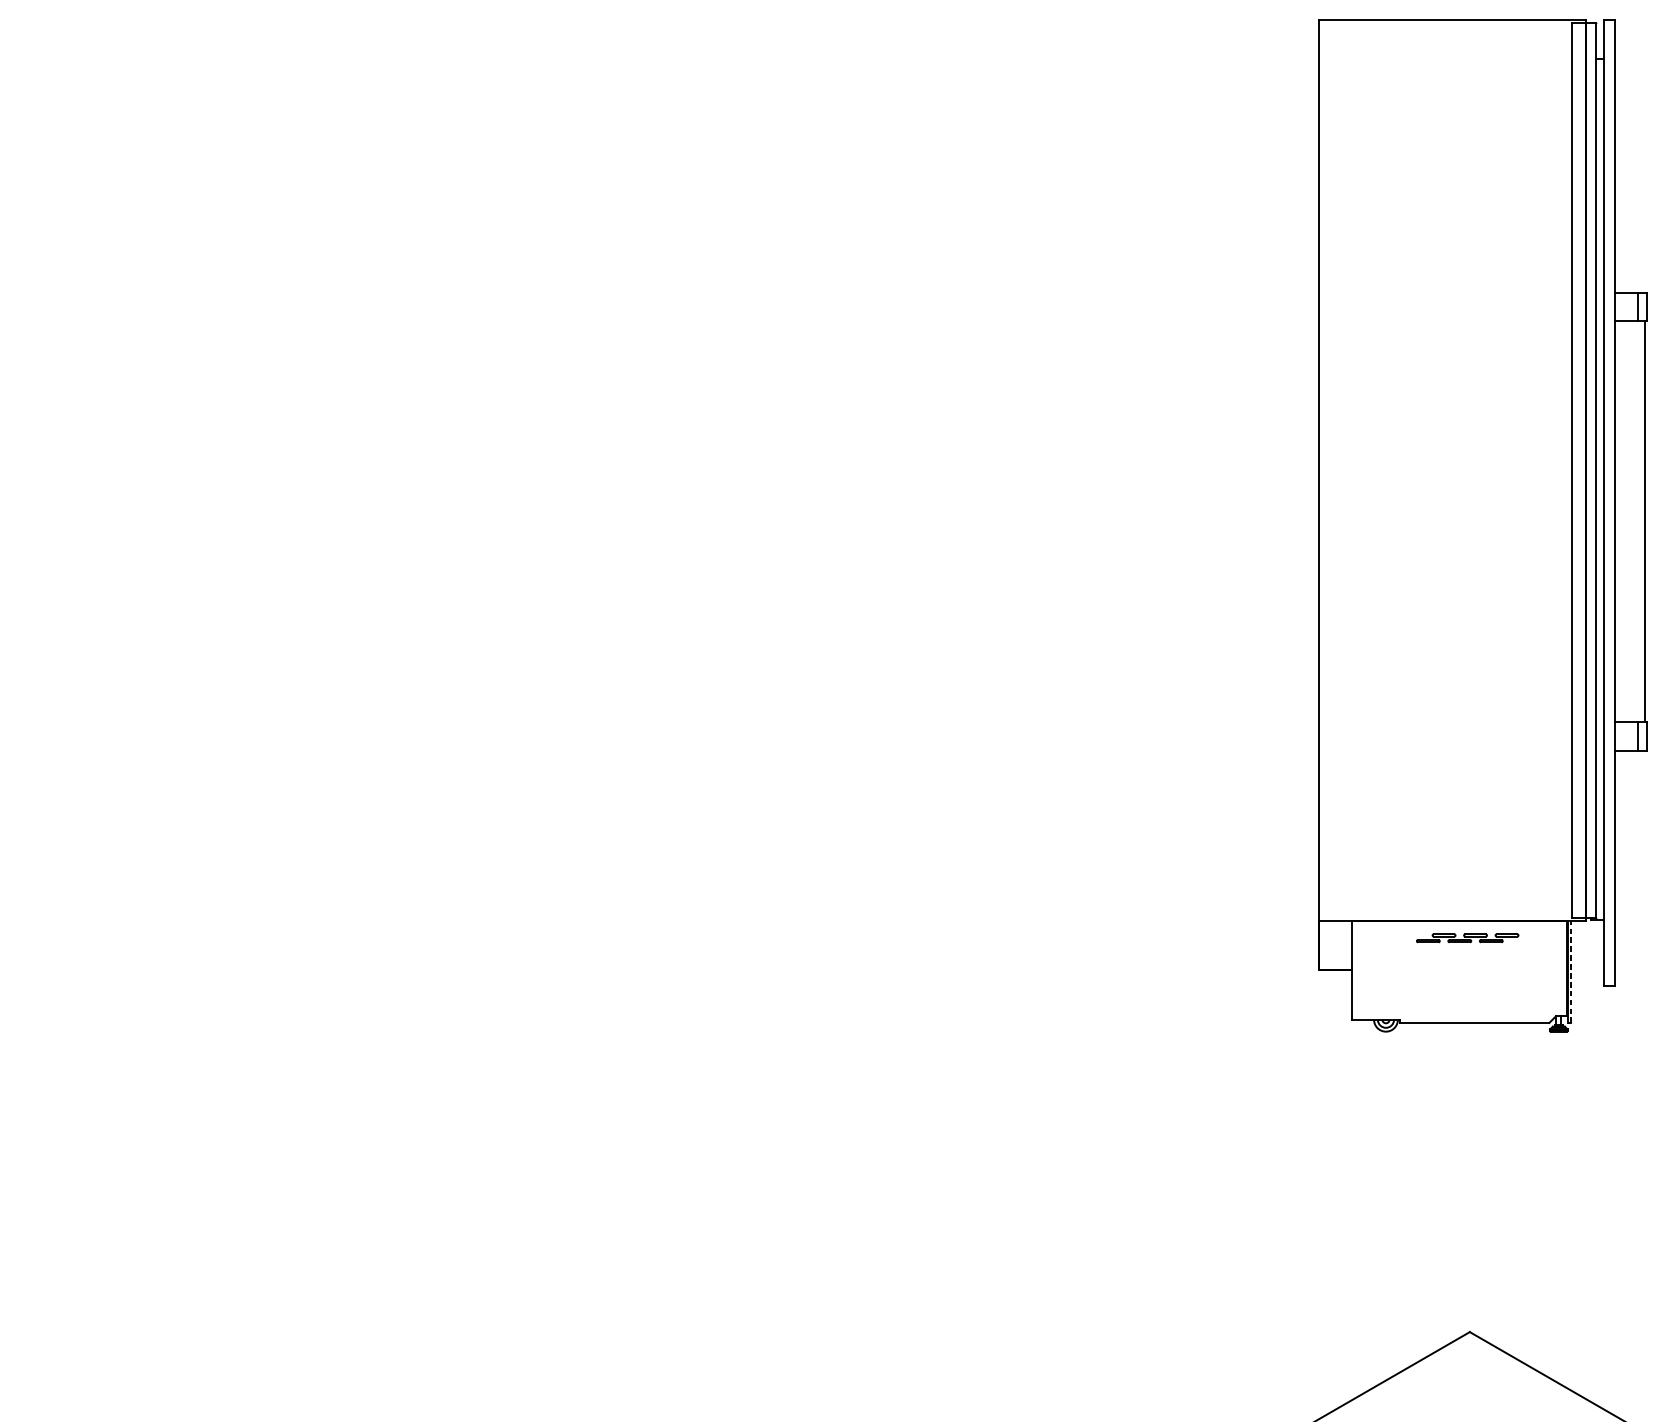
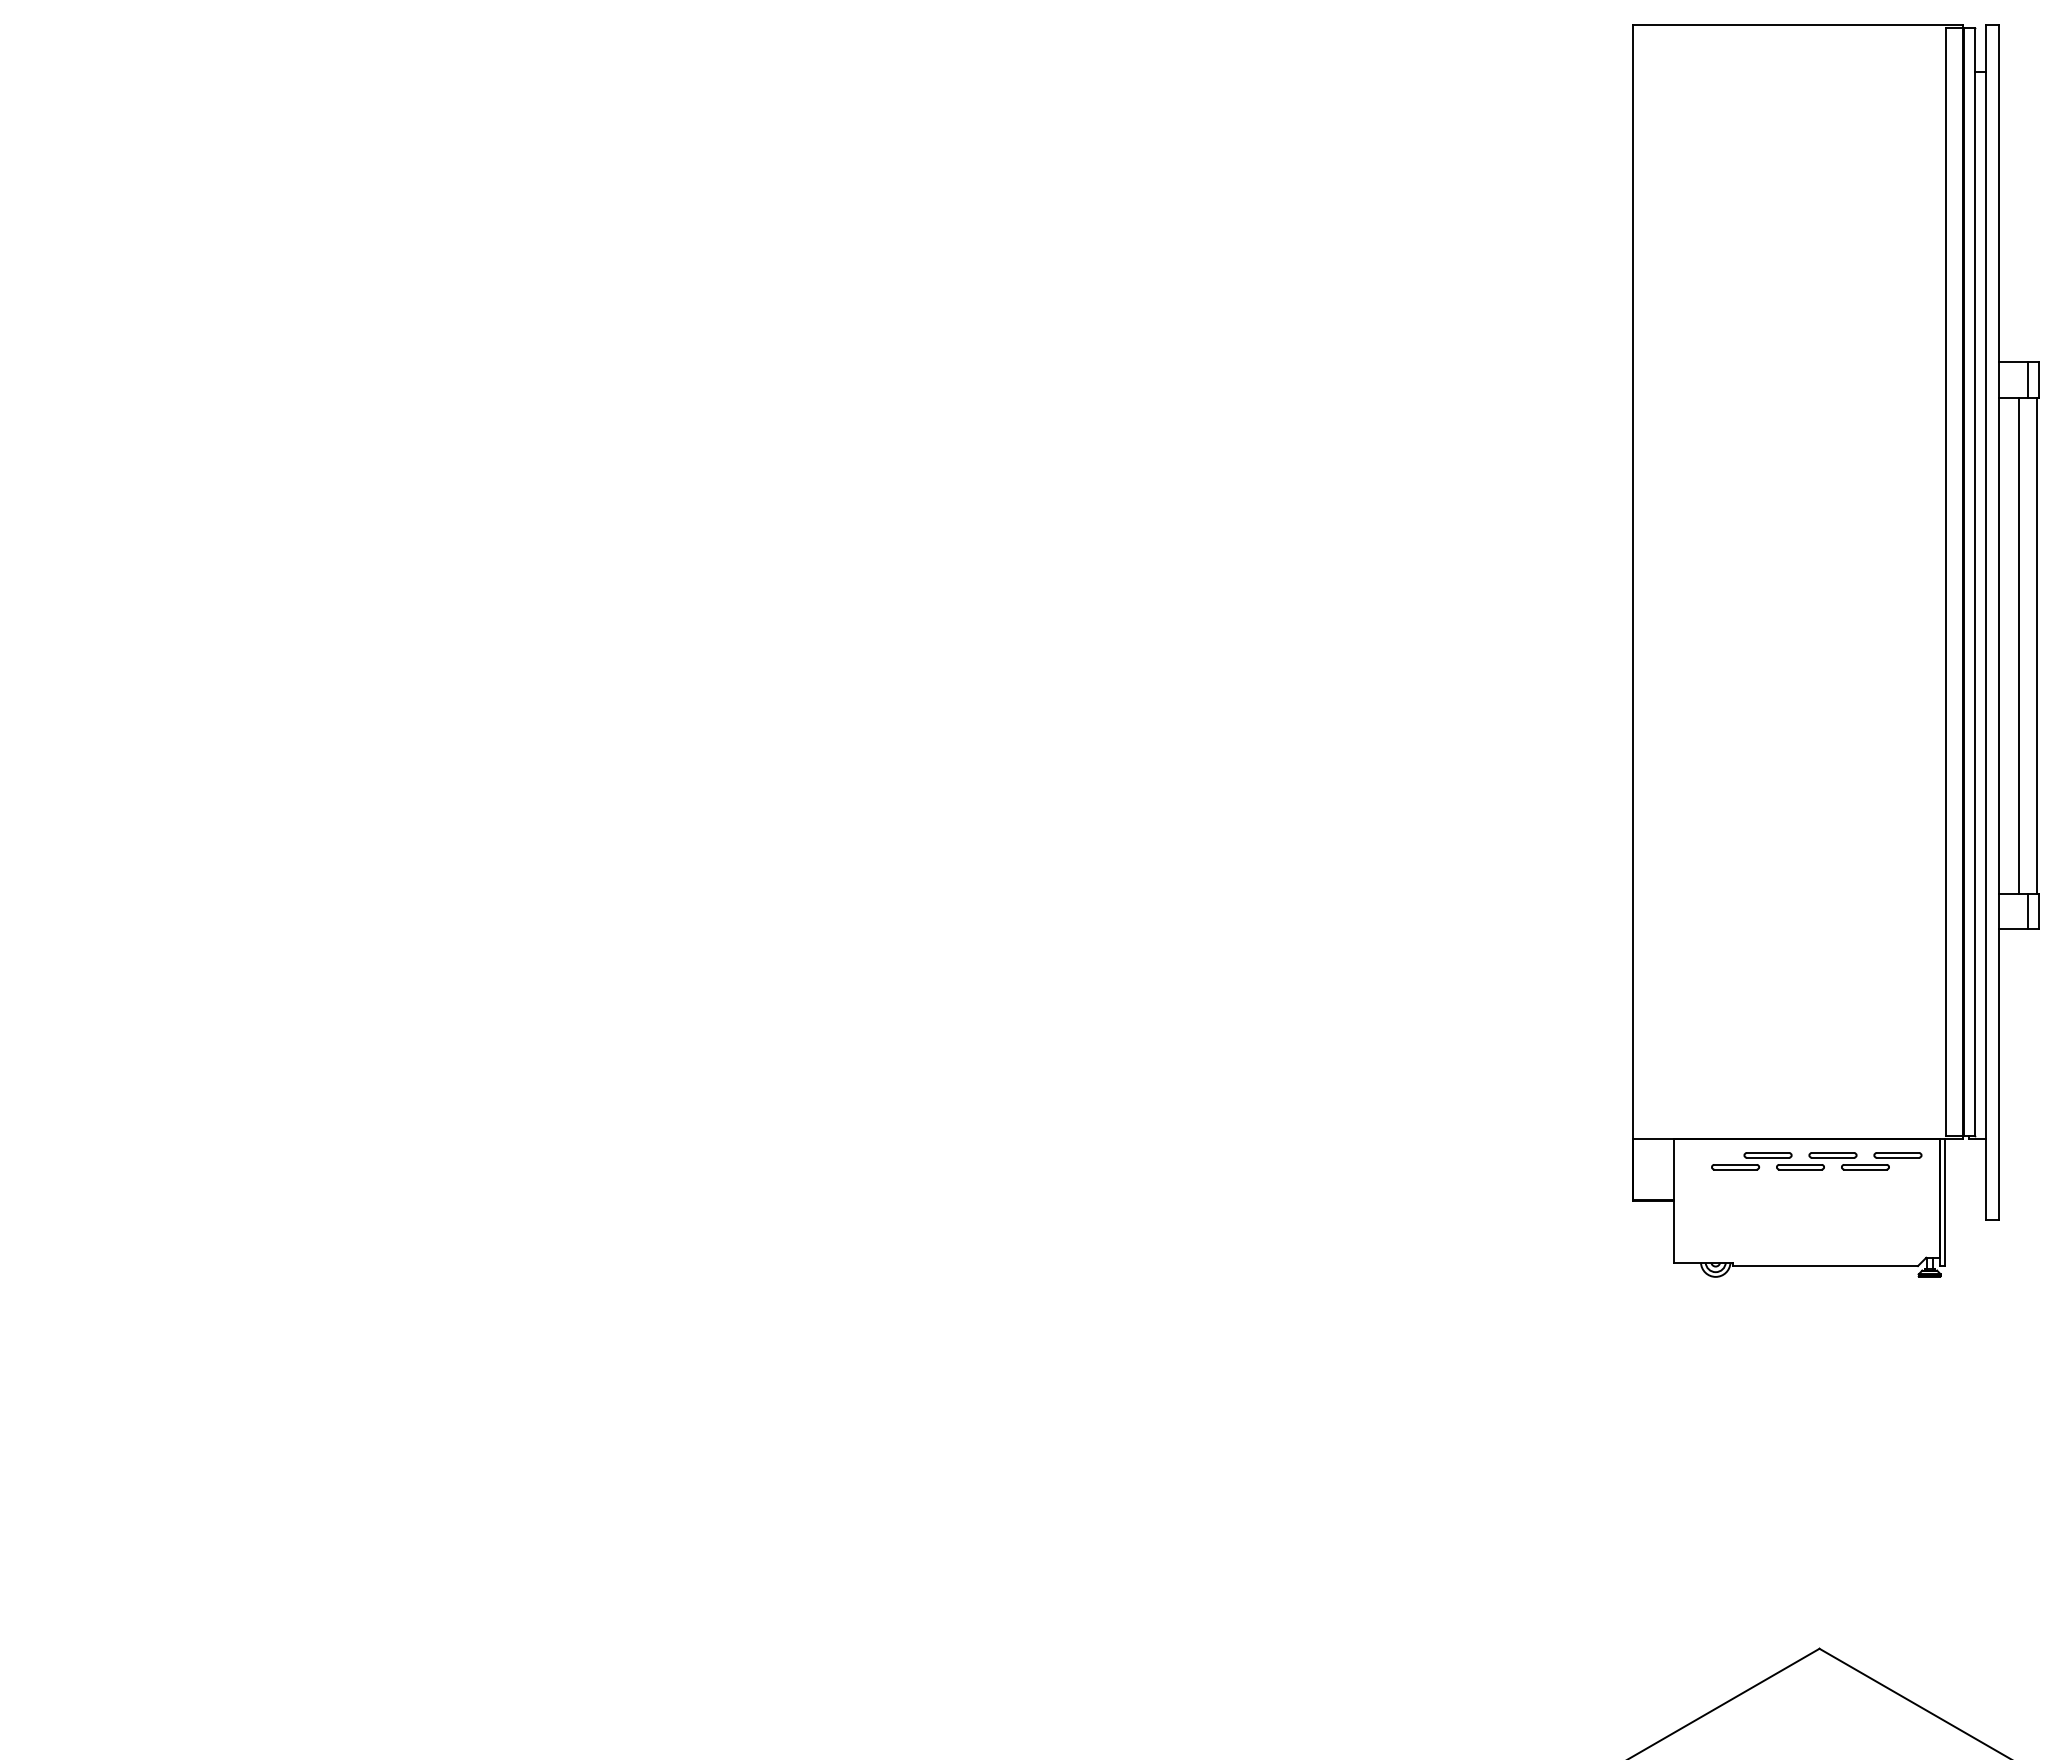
line: (1630, 521) -> (2018, 645), added
part: (1467, 938) -> (1816, 1161), size x1.67
line: (1570, 971) -> (1944, 1202), dashed -> solid

